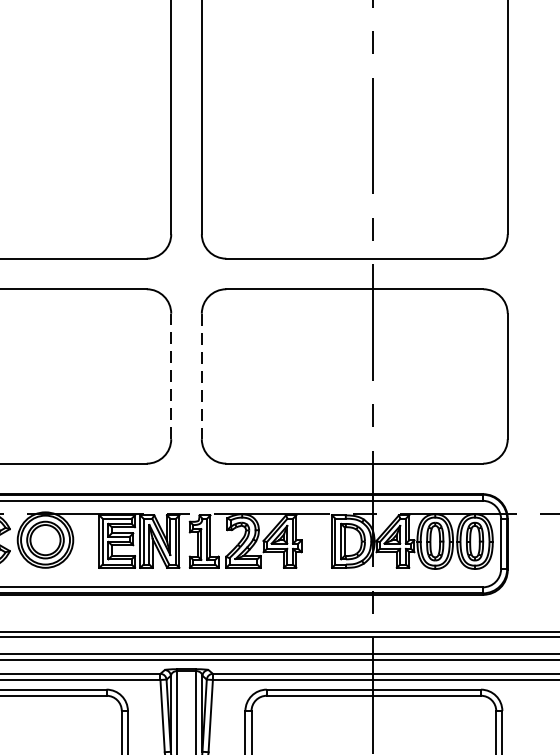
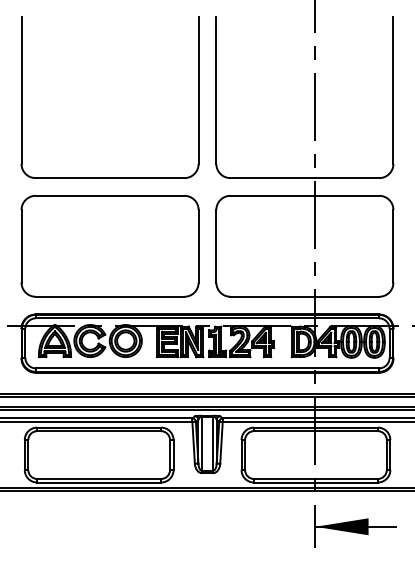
line: (171, 375) -> (198, 245), dashed -> solid
line: (202, 376) -> (216, 246), dashed -> solid

